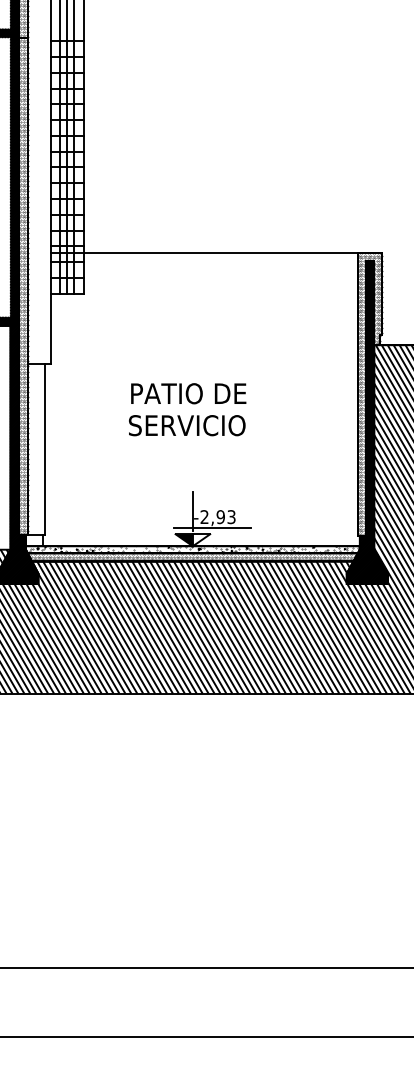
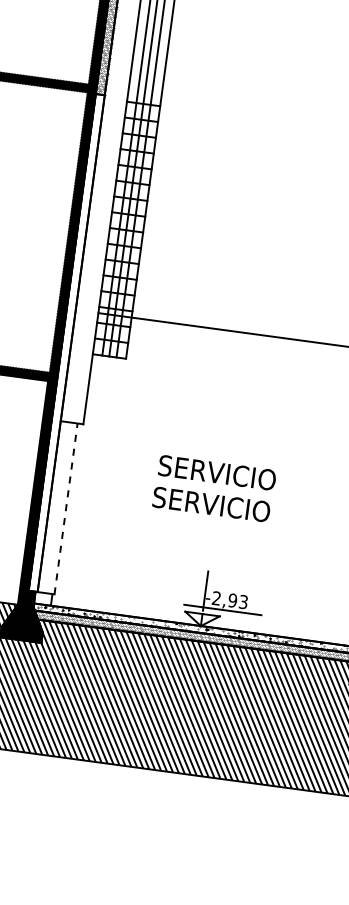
hatch: (23, 286) -> (66, 343), removed
text: (188, 393) -> (217, 472), PATIO DE -> SERVICIO
line: (44, 448) -> (65, 508), solid -> dashed
fill: (183, 540) -> (192, 618), removed

